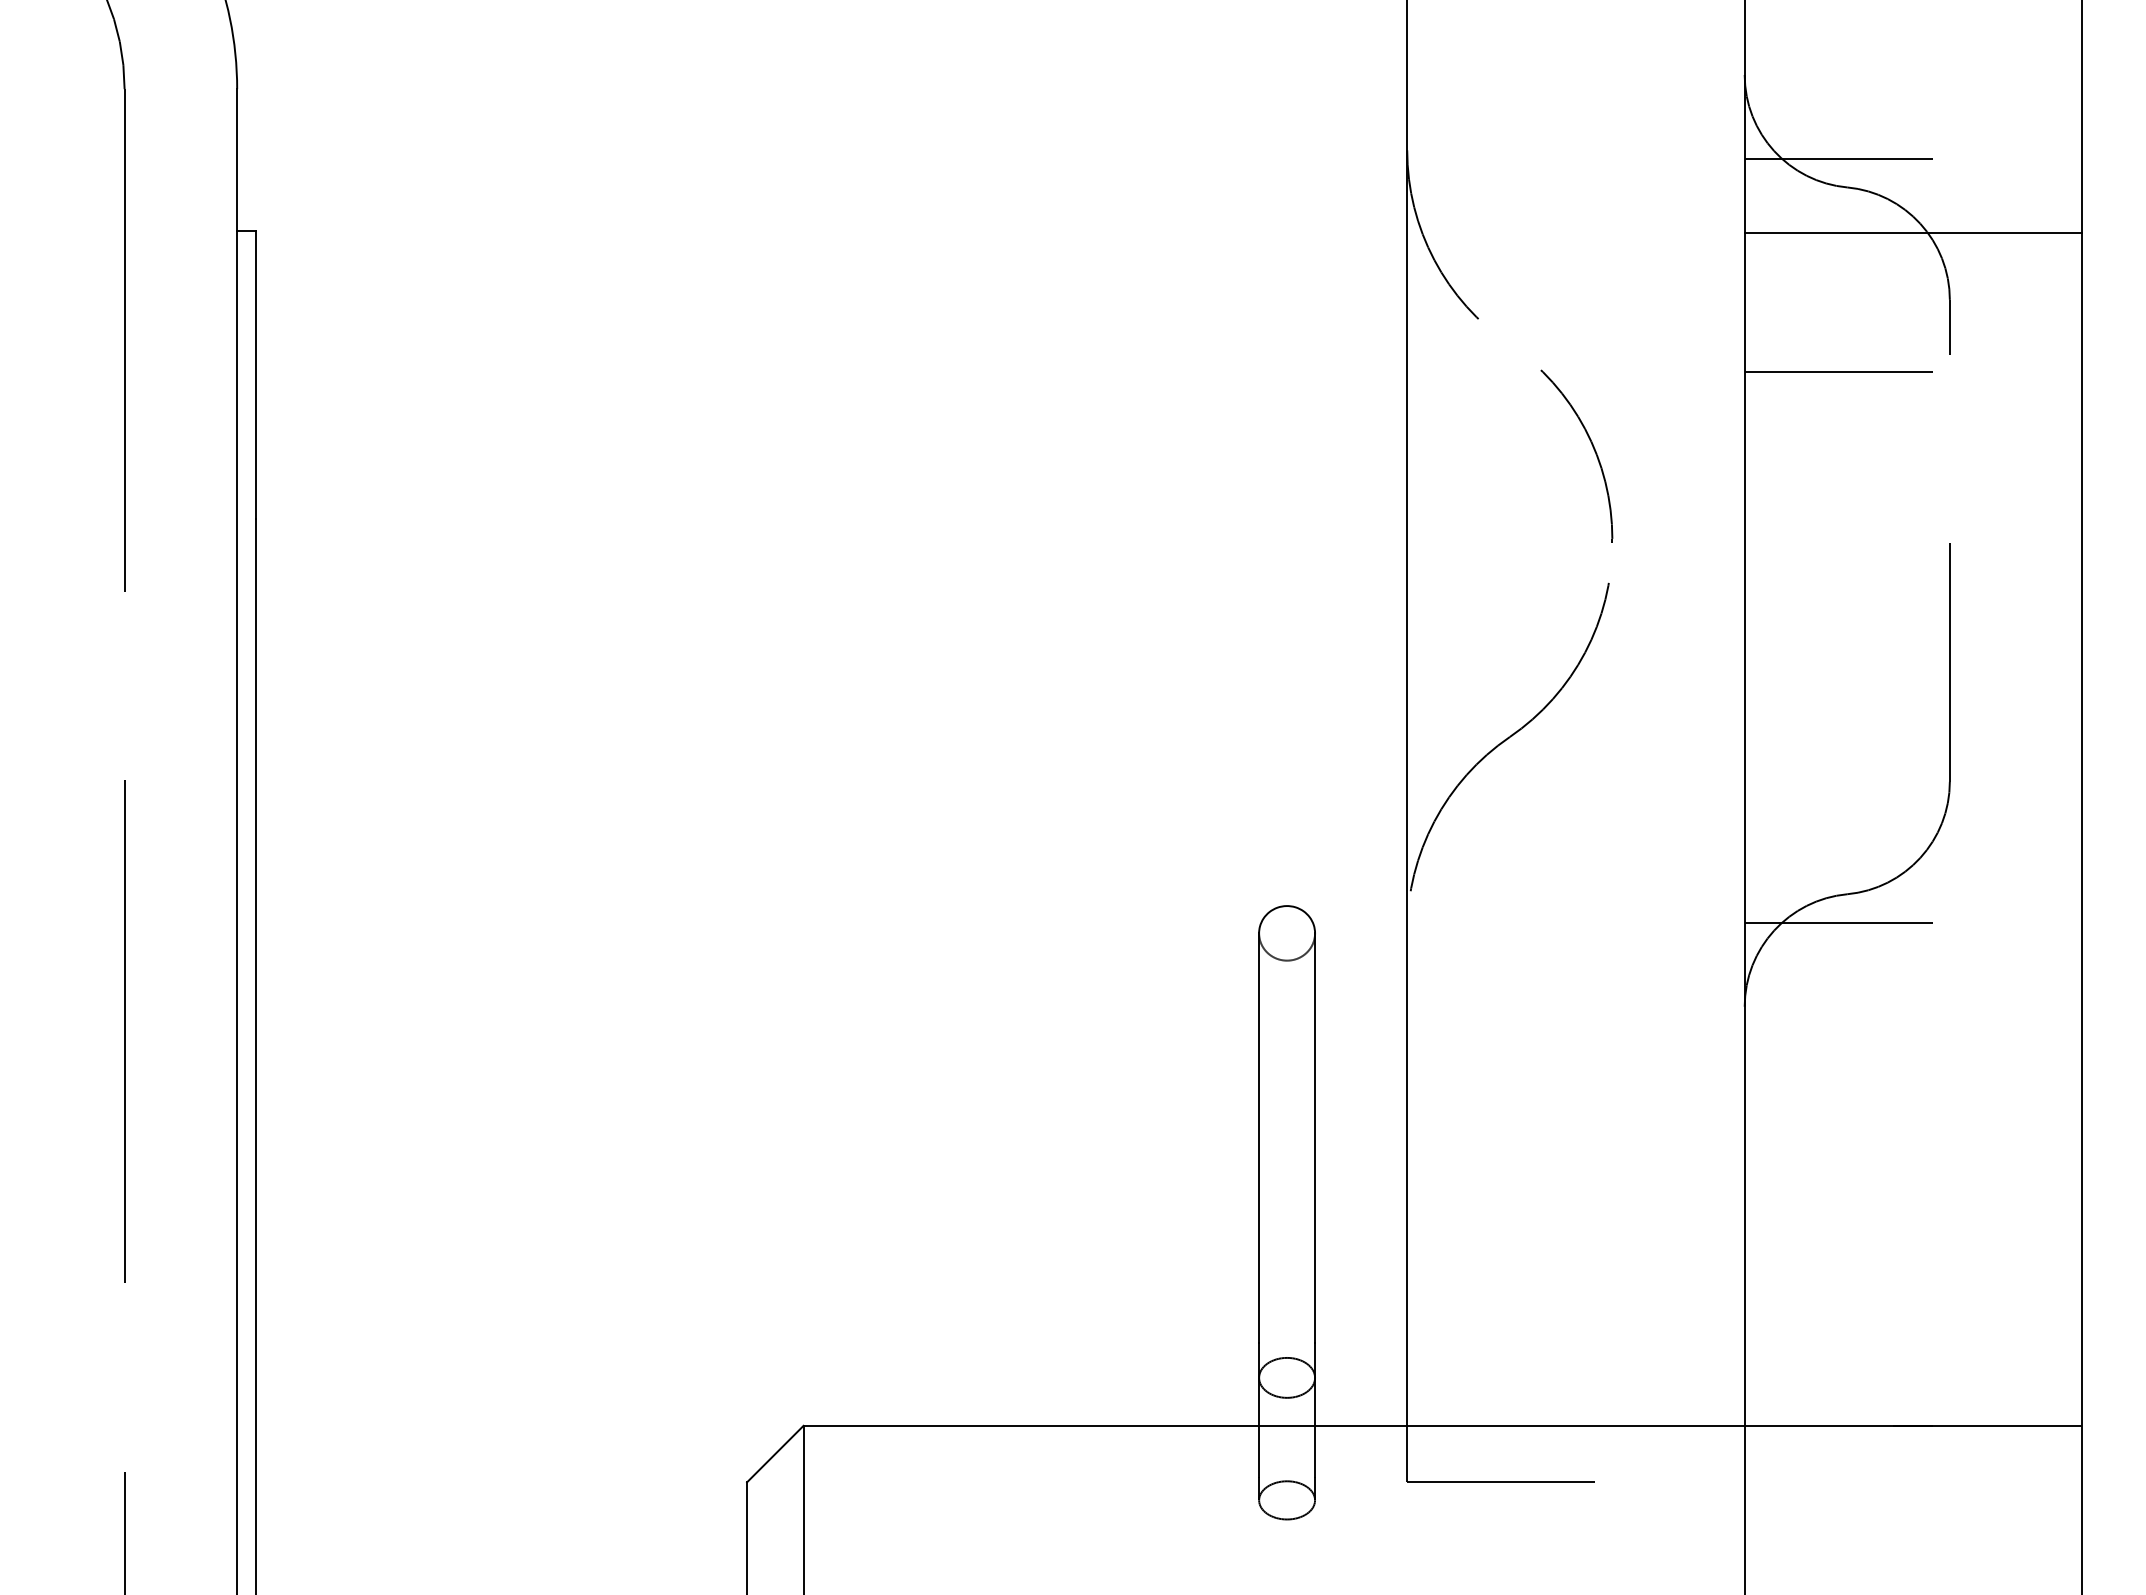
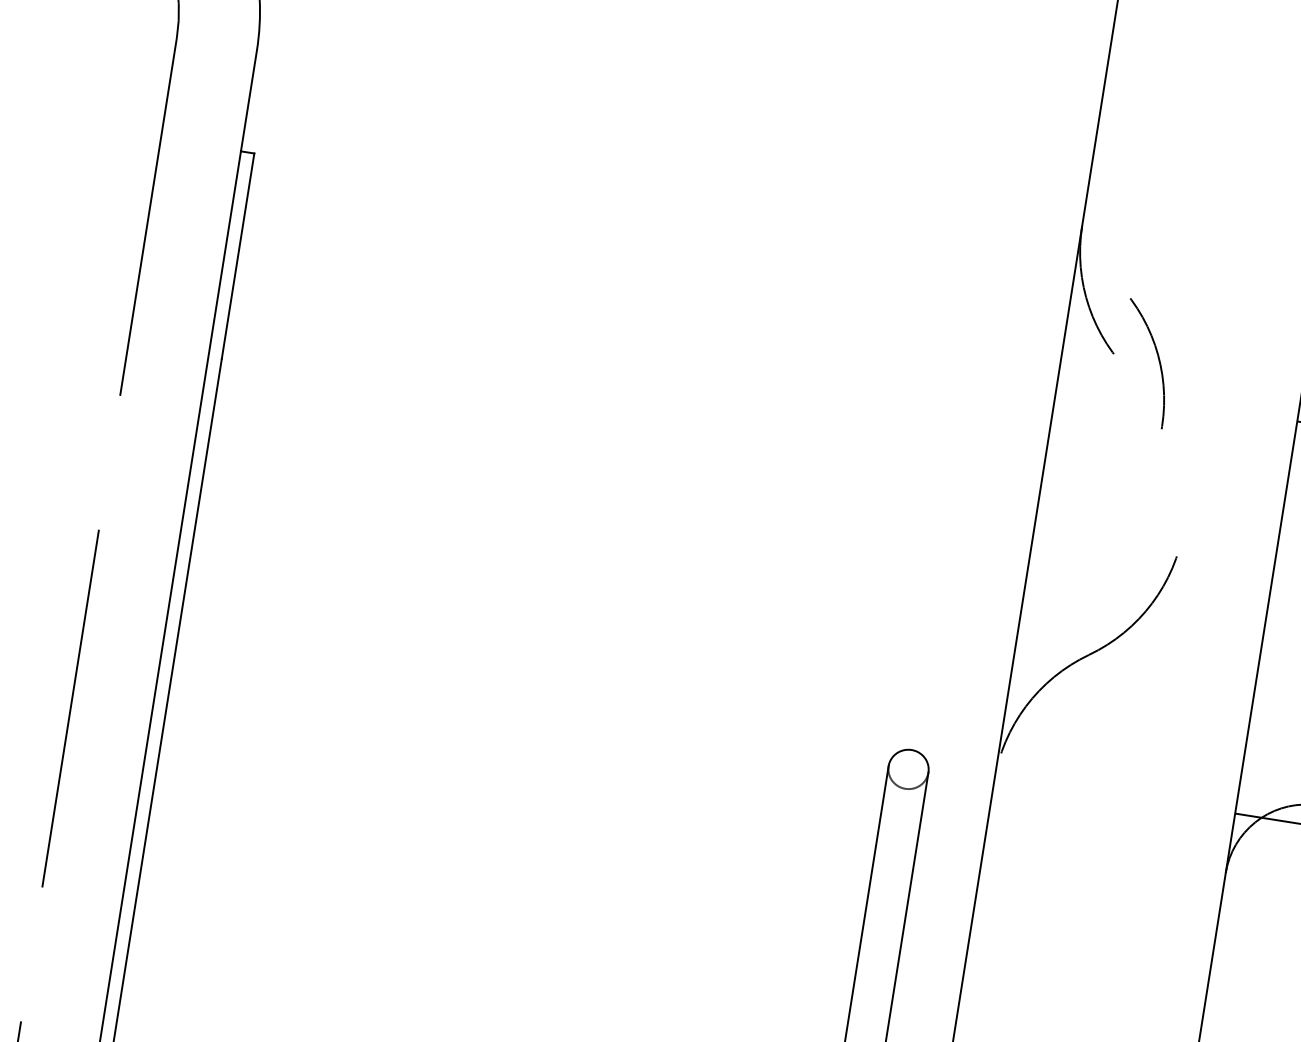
part: (1592, 447) -> (1158, 359), moved

